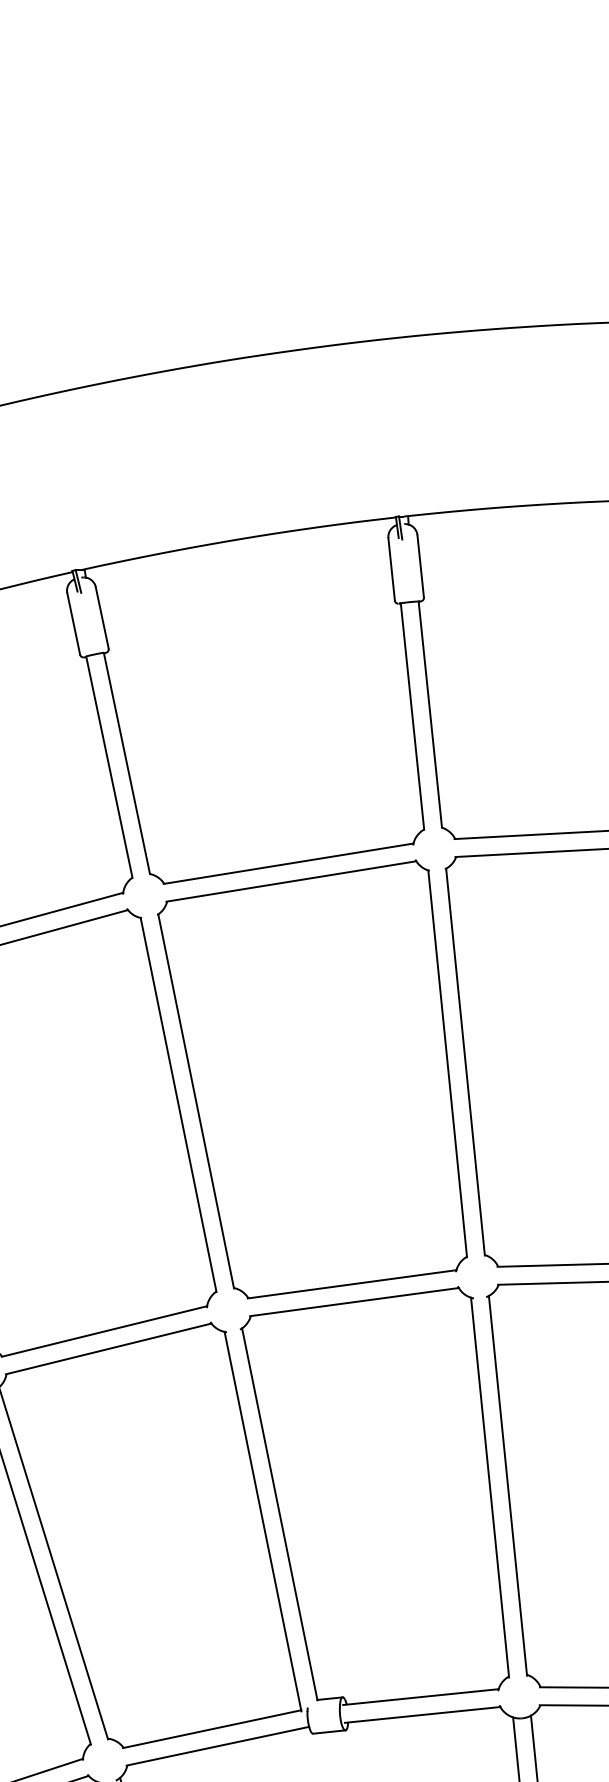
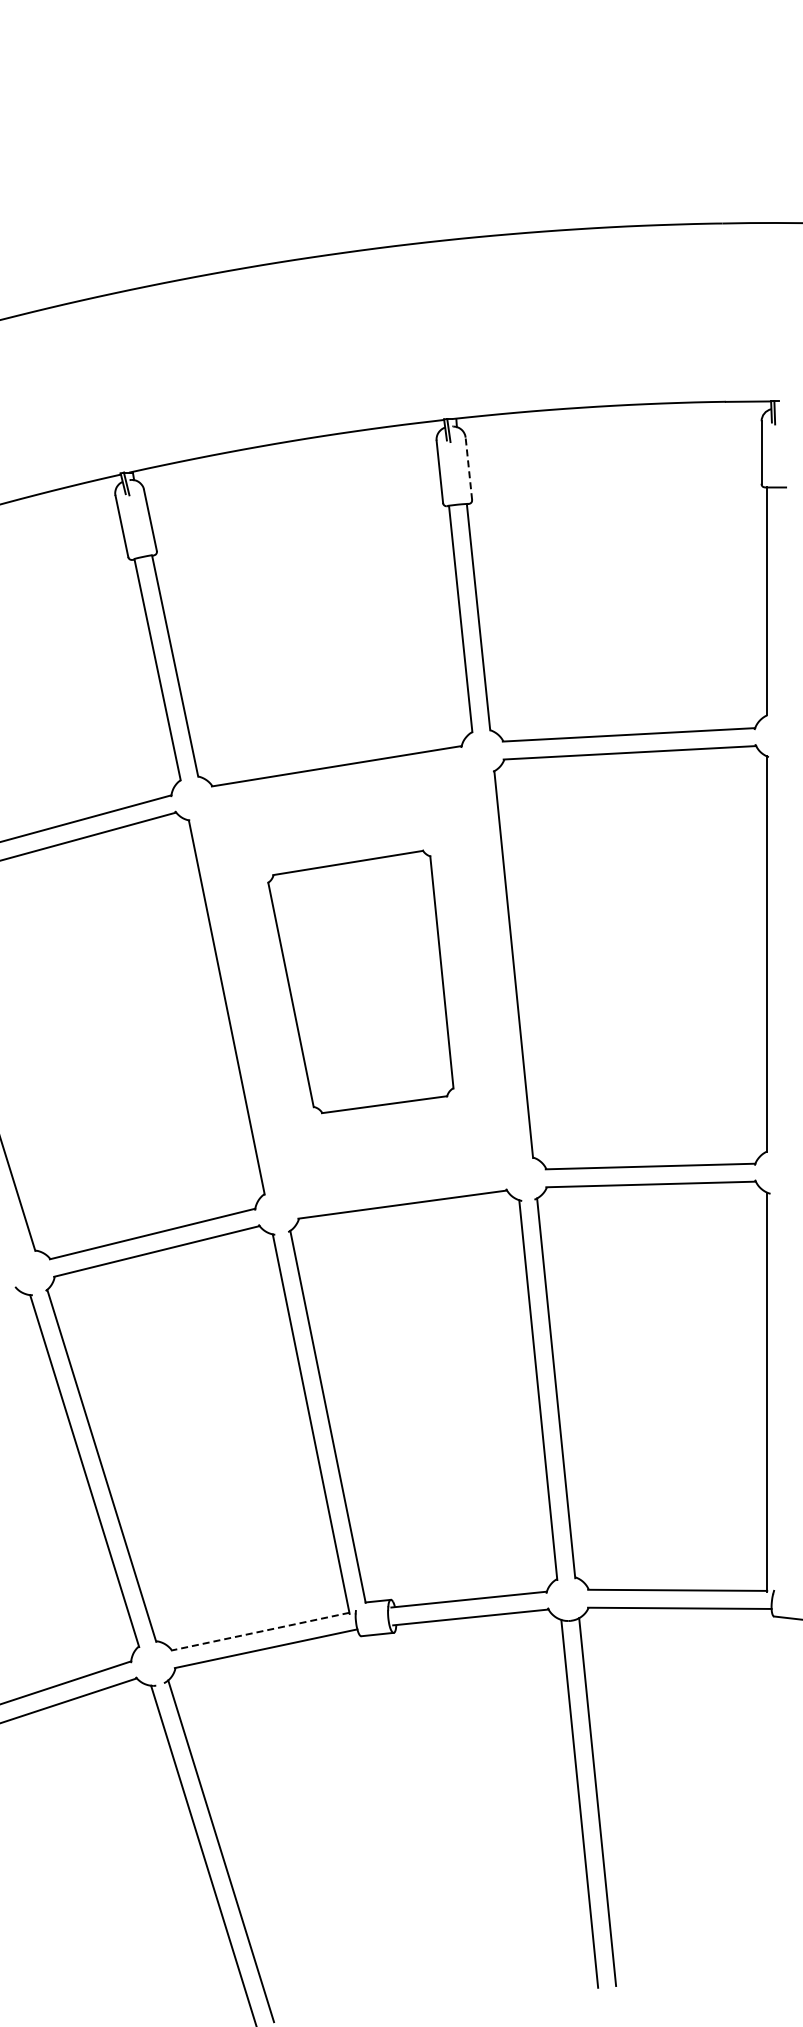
line: (420, 565) -> (468, 468), solid -> dashed
part: (312, 1078) -> (360, 981), size x0.6
line: (211, 1728) -> (259, 1631), solid -> dashed

